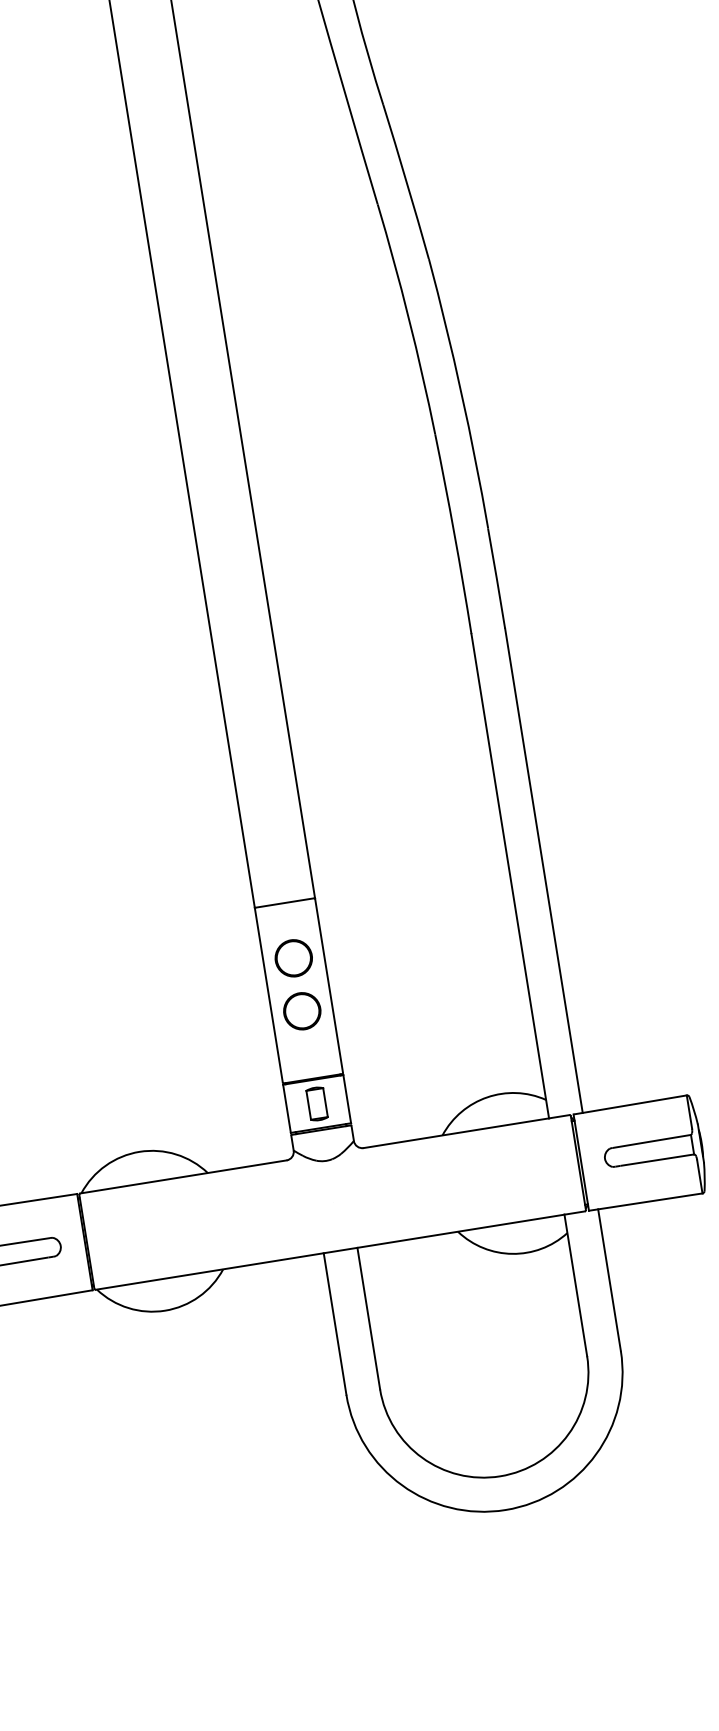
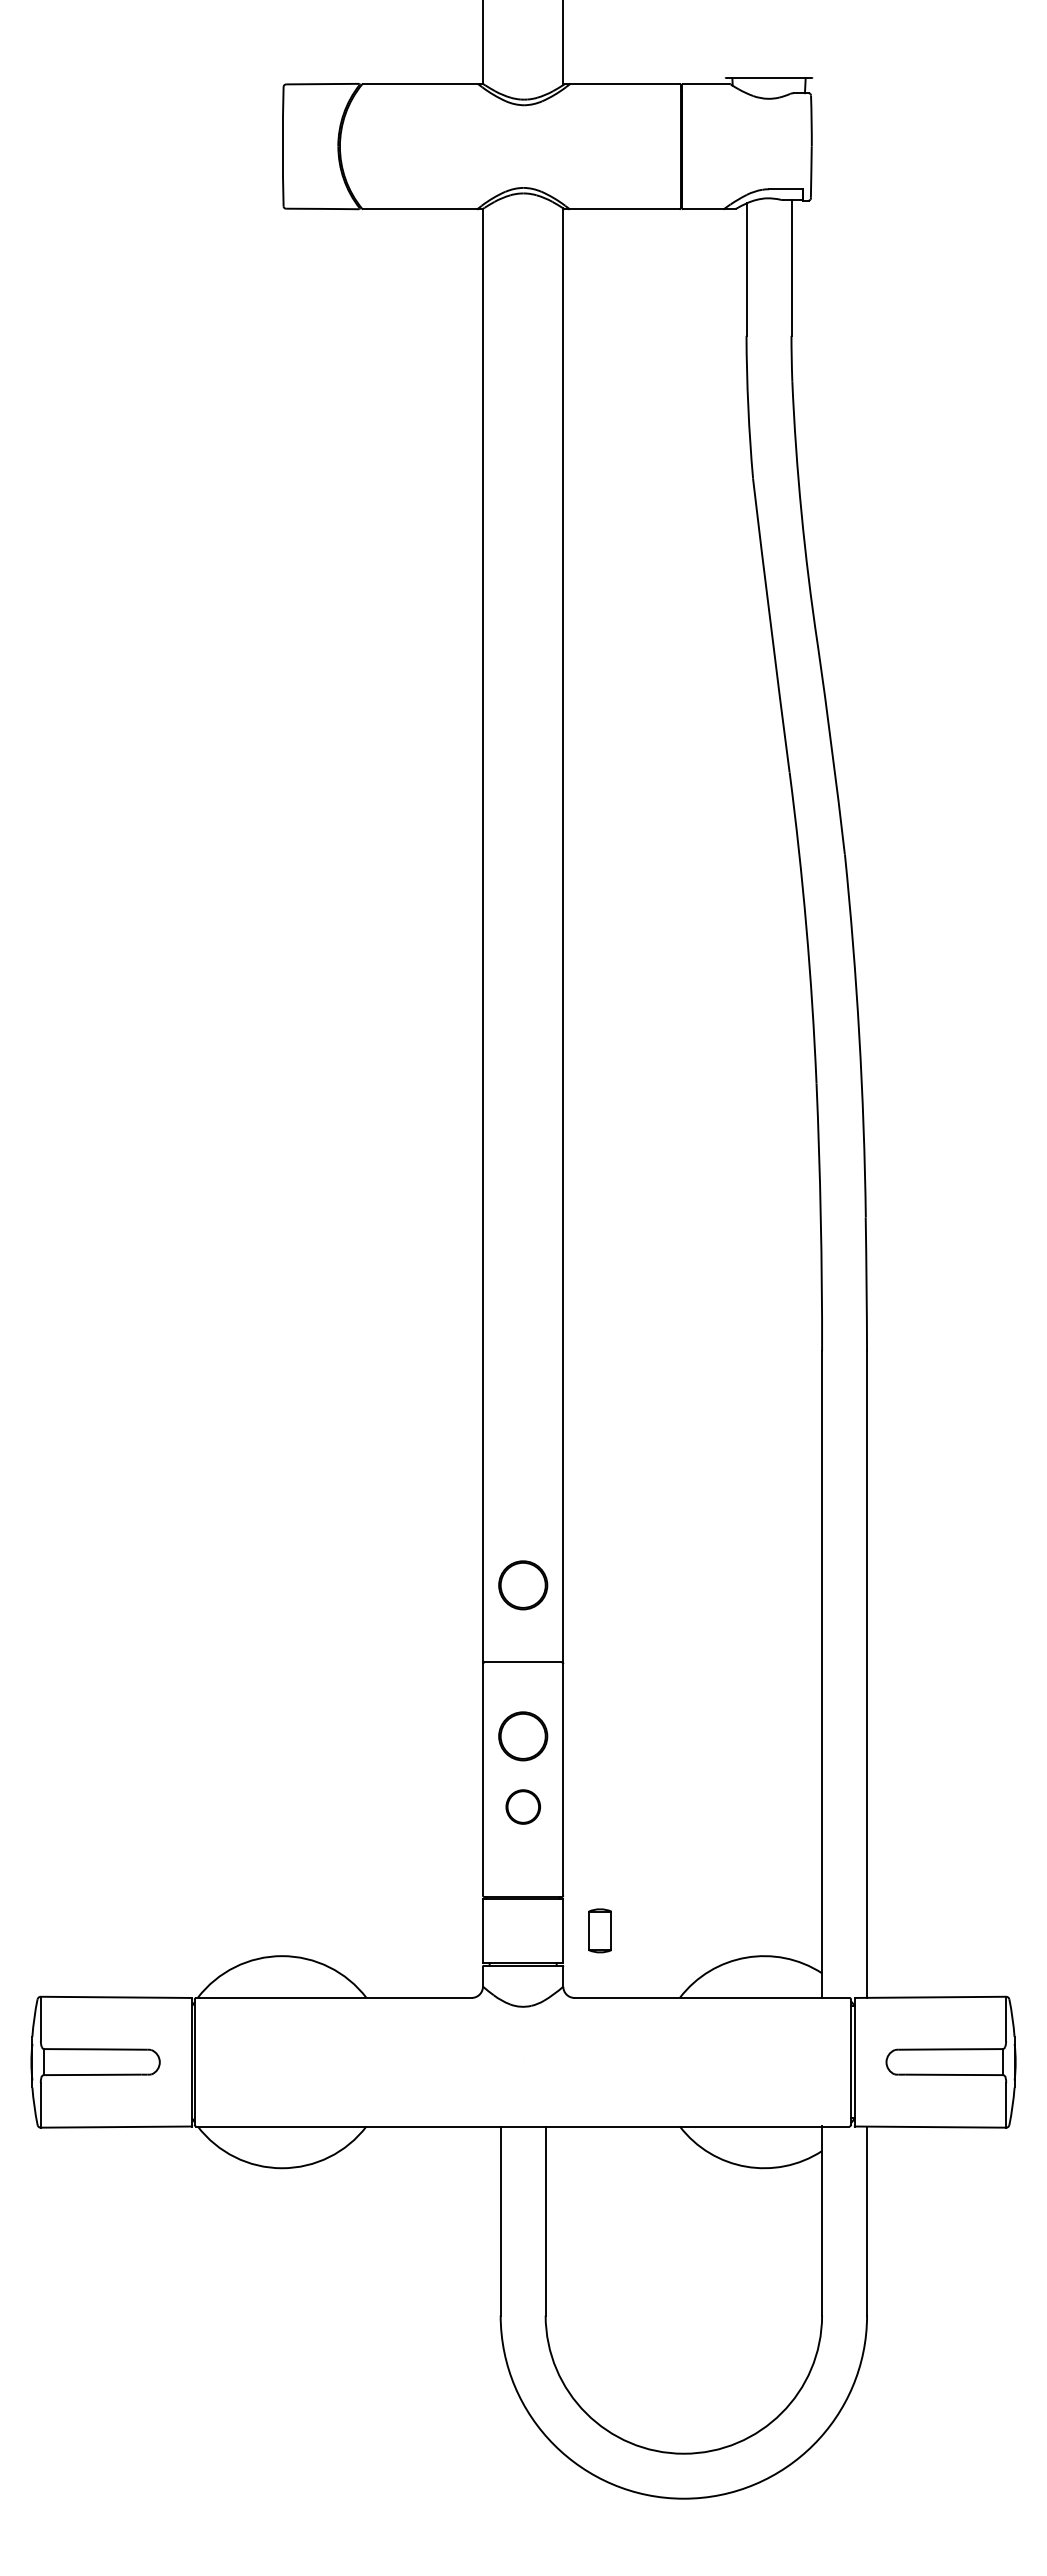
part: (275, 845) -> (523, 1585), added
part: (302, 1010) -> (523, 1806), size x0.7
part: (316, 1103) -> (599, 1930), moved

